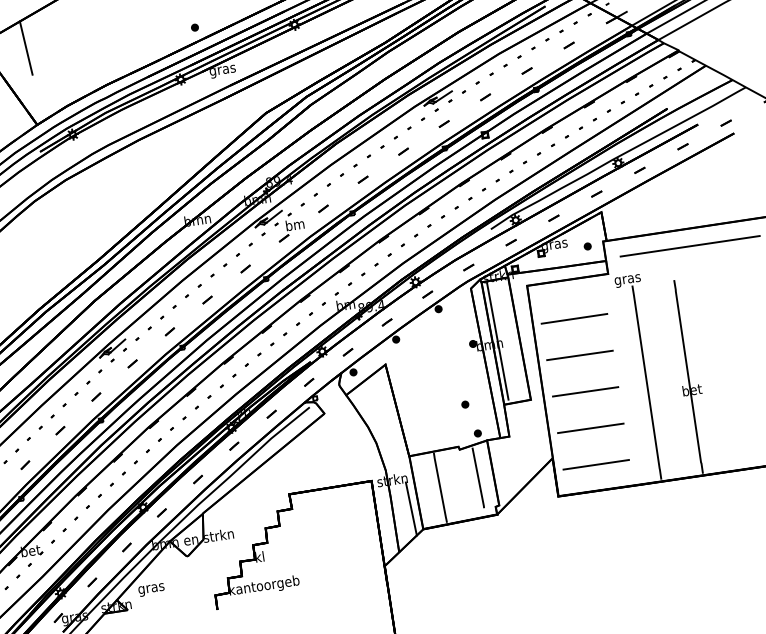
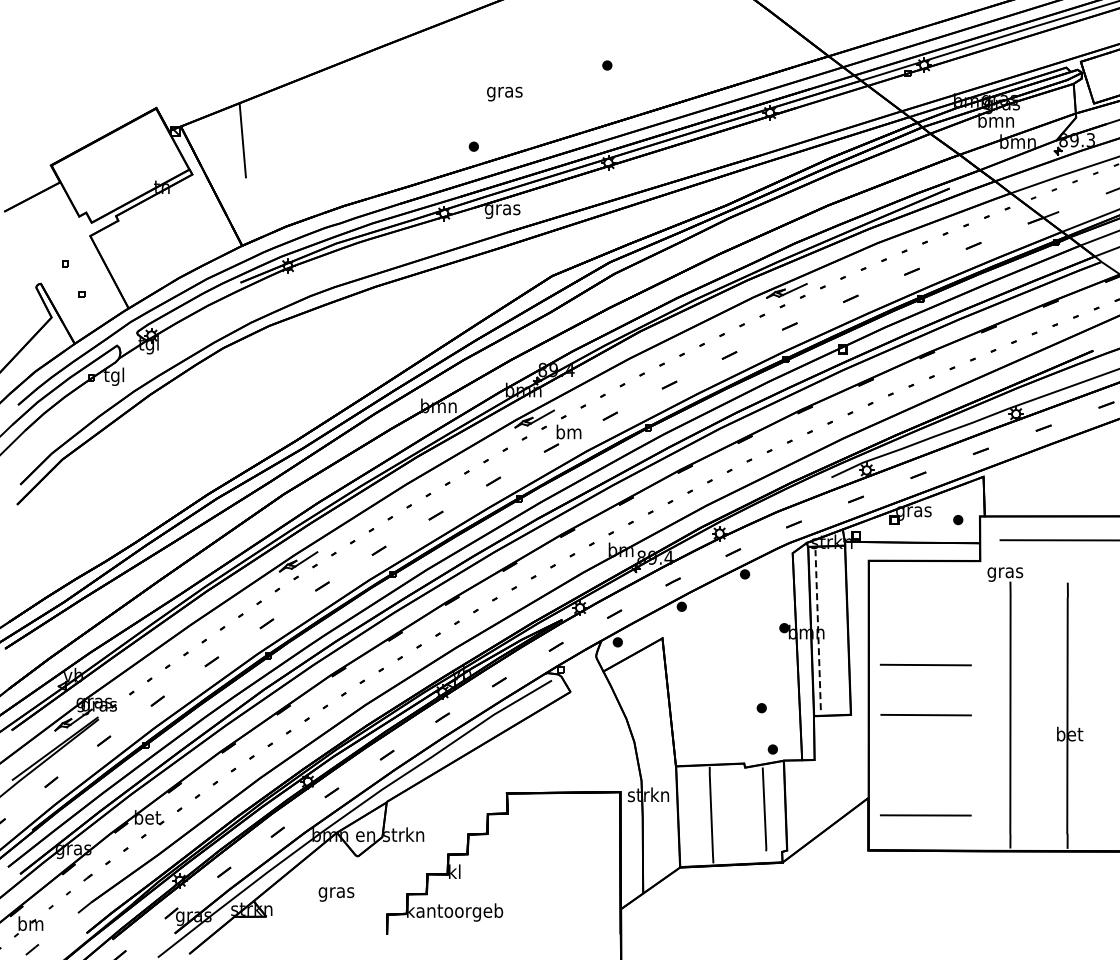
line: (574, 318) -> (925, 614), removed
line: (498, 341) -> (818, 629), solid -> dashed
line: (590, 428) -> (925, 765), removed
line: (411, 508) -> (668, 837), removed
text: (151, 590) -> (336, 894), moved

